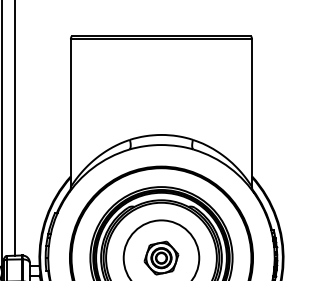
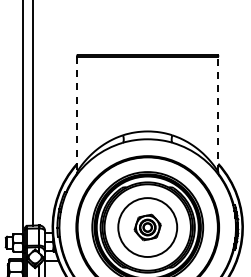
line: (71, 113) -> (77, 114), solid -> dashed
line: (252, 113) -> (218, 114), solid -> dashed

